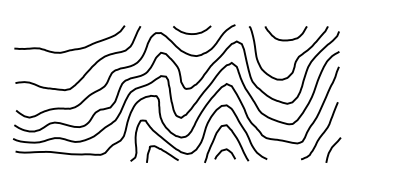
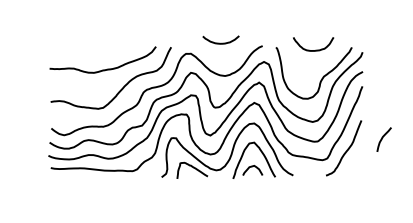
curve: (191, 32) -> (220, 42), moved
curve: (288, 38) -> (315, 49), moved
curve: (332, 148) -> (383, 138), moved

